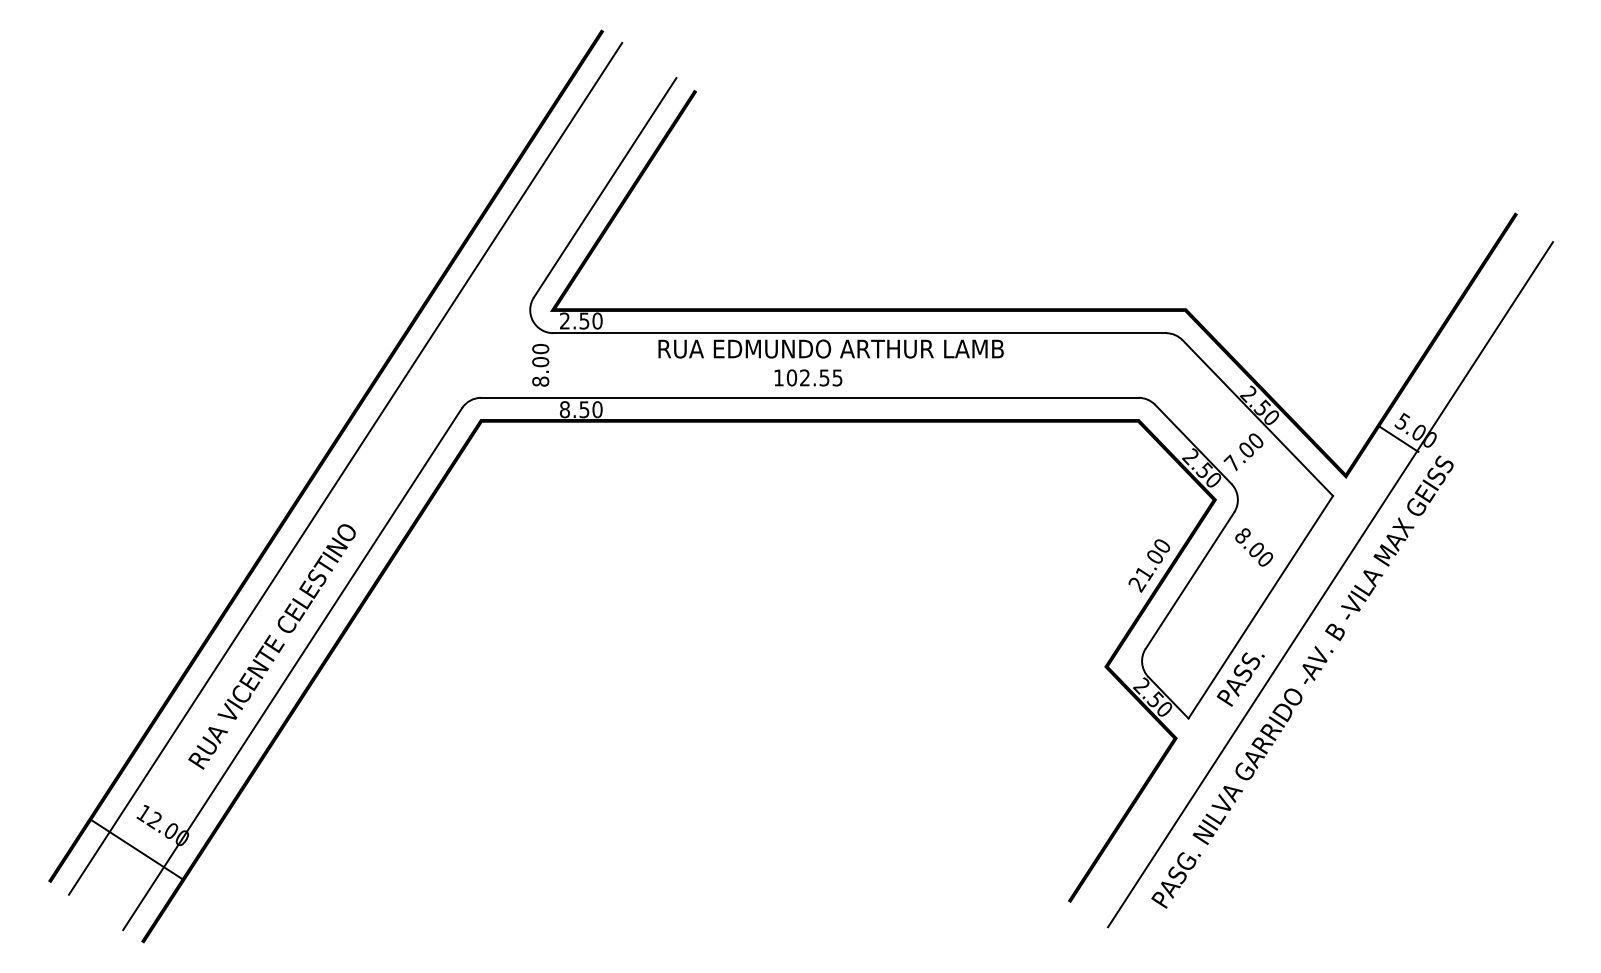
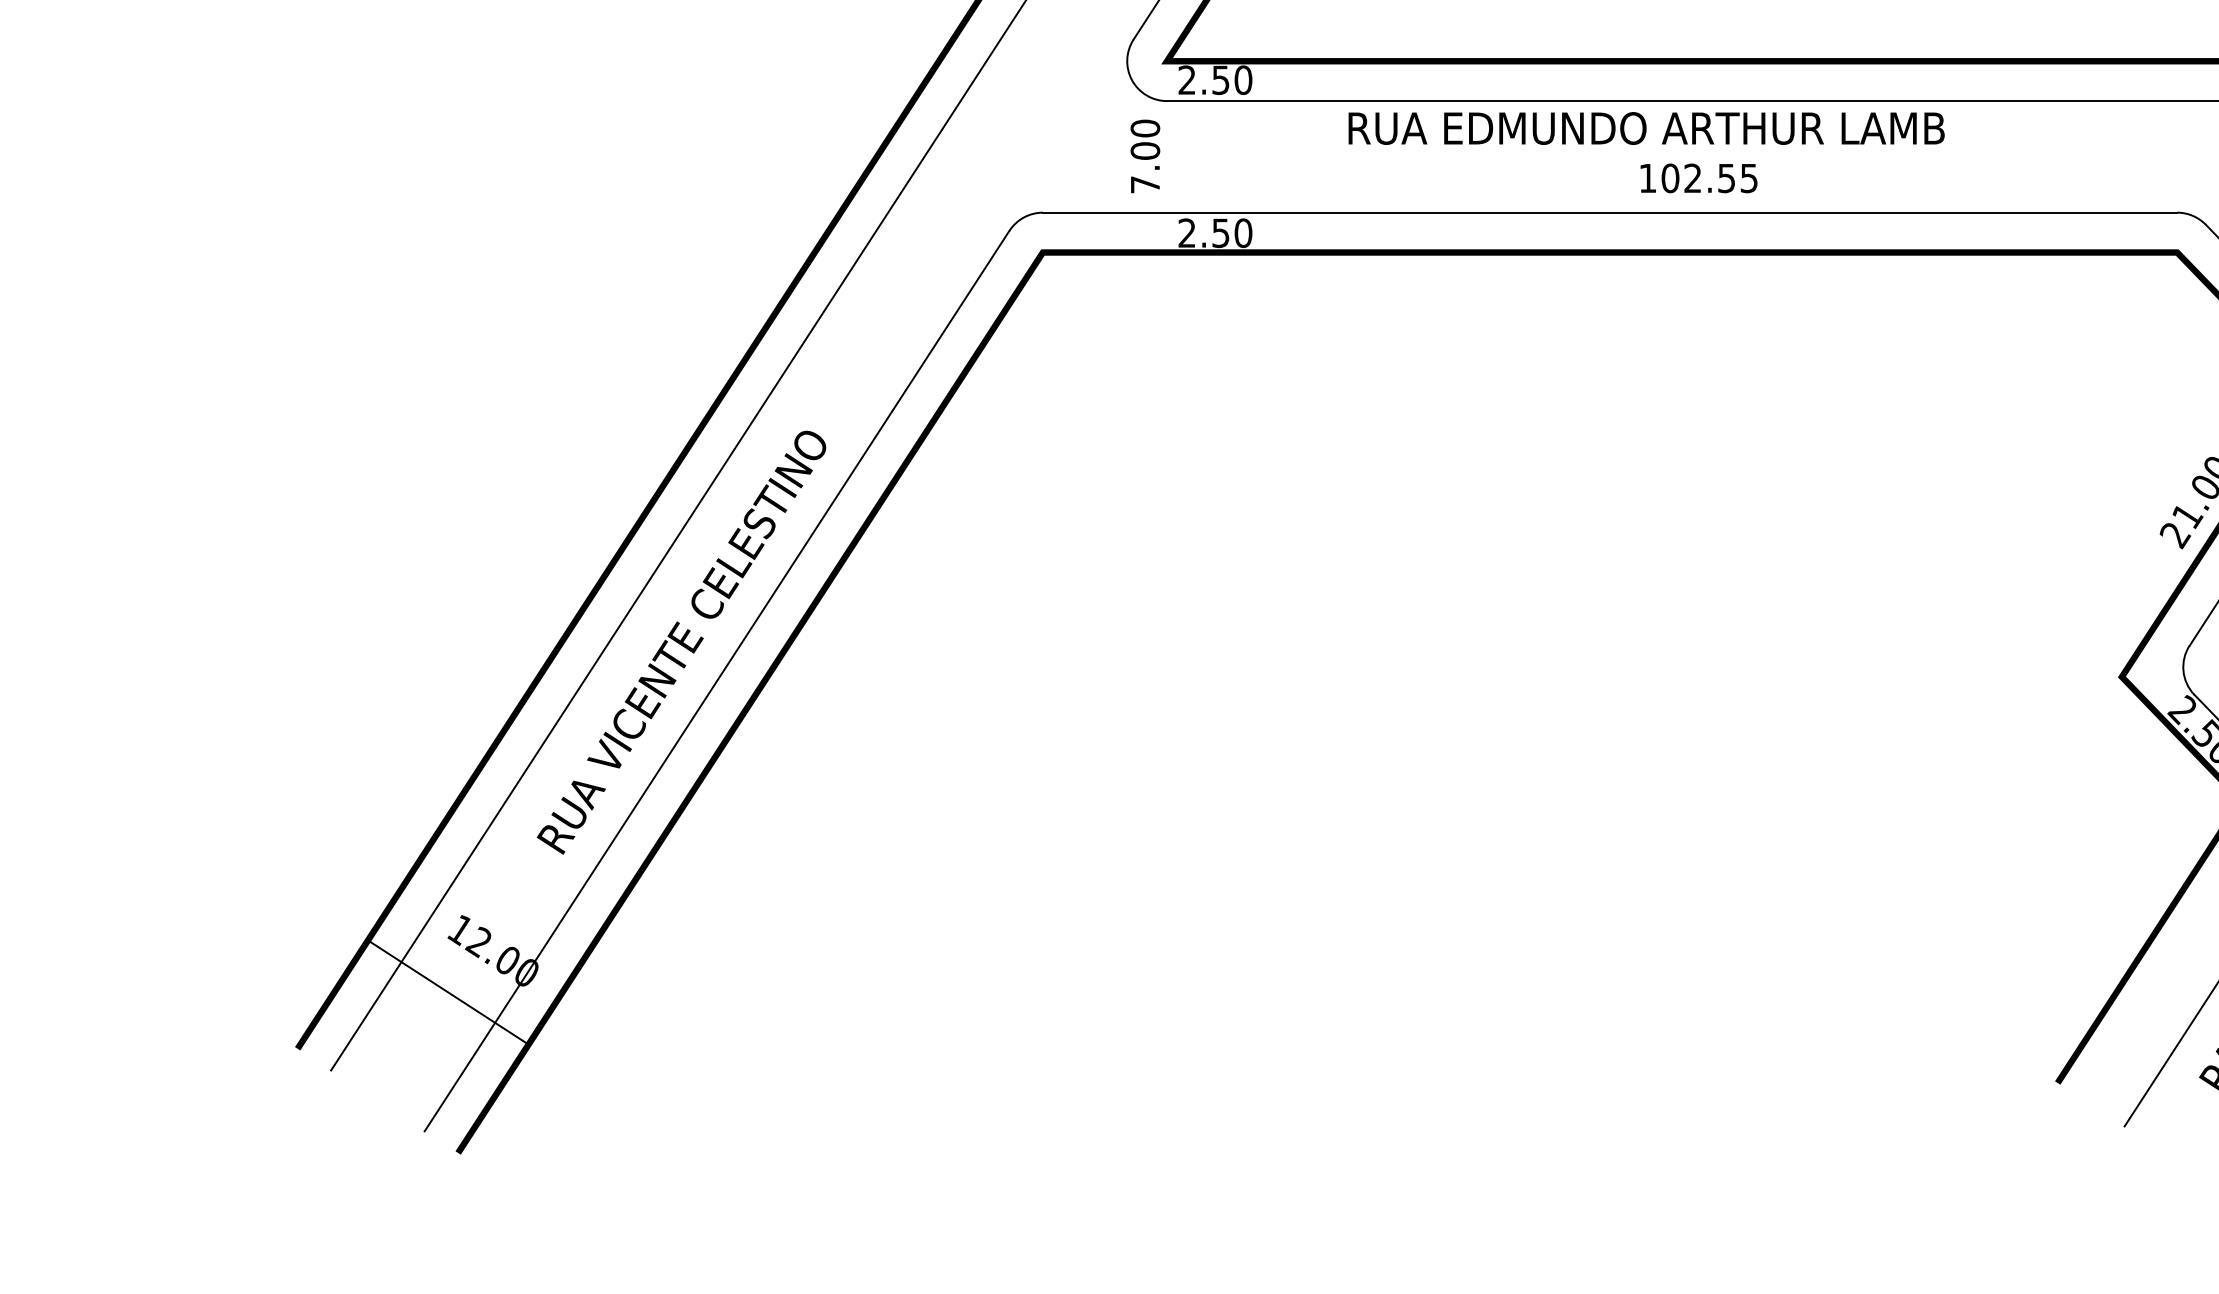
text: (808, 377) -> (1699, 177), moved
text: (540, 381) -> (1144, 184), 8.00 -> 7.00
text: (564, 409) -> (1186, 232), 8.50 -> 2.50

